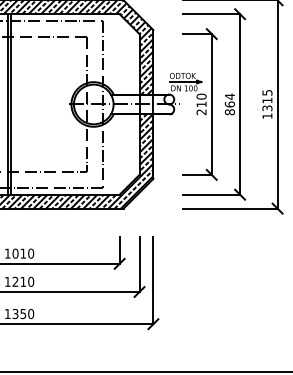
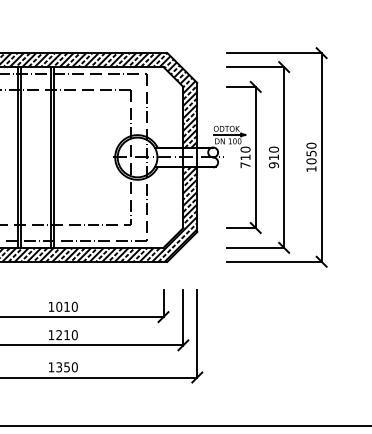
text: (267, 100) -> (311, 153), 1315 -> 1050
text: (229, 104) -> (273, 157), 864 -> 910
text: (201, 112) -> (245, 165), 210 -> 710

